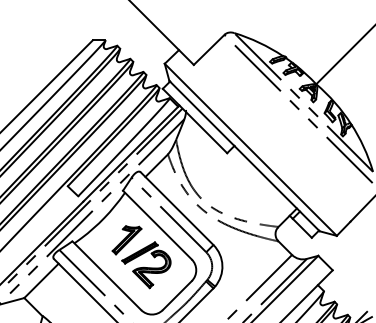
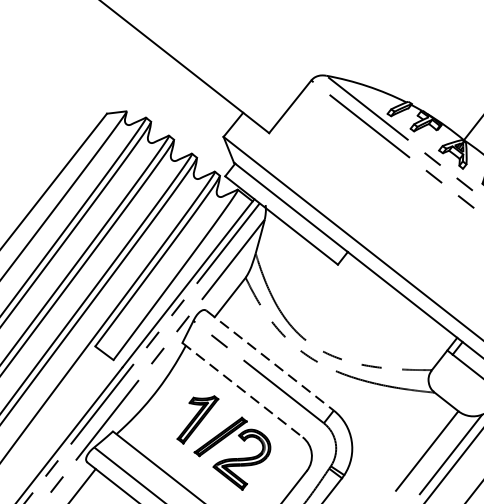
line: (177, 209) -> (270, 361), solid -> dashed
line: (157, 225) -> (242, 390), solid -> dashed

